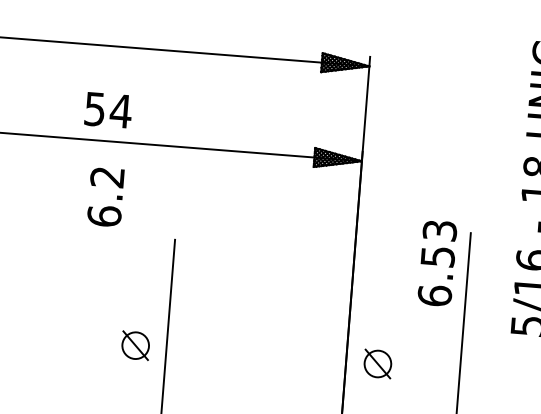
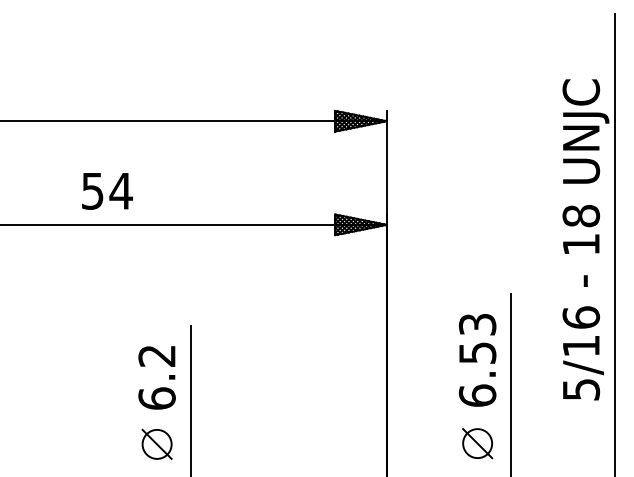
text: (105, 196) -> (156, 377), moved
text: (437, 263) -> (477, 360), moved
part: (377, 363) -> (477, 443), moved

